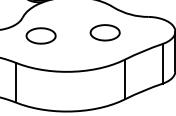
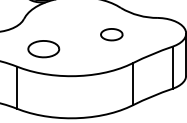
part: (104, 32) -> (111, 34), size x0.7
part: (40, 36) -> (43, 49), moved

